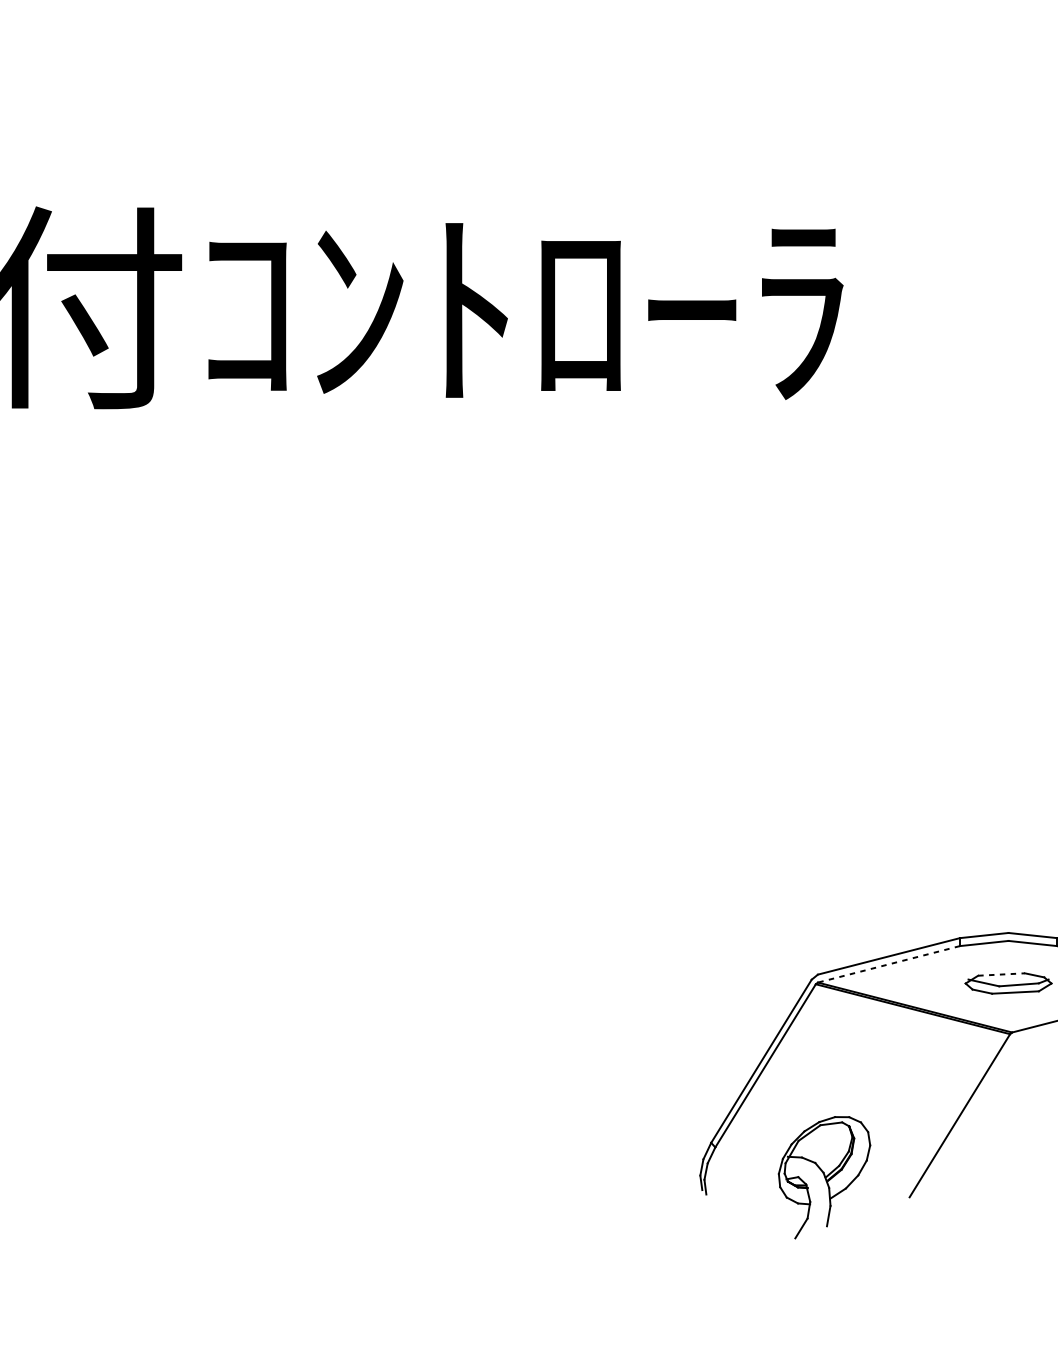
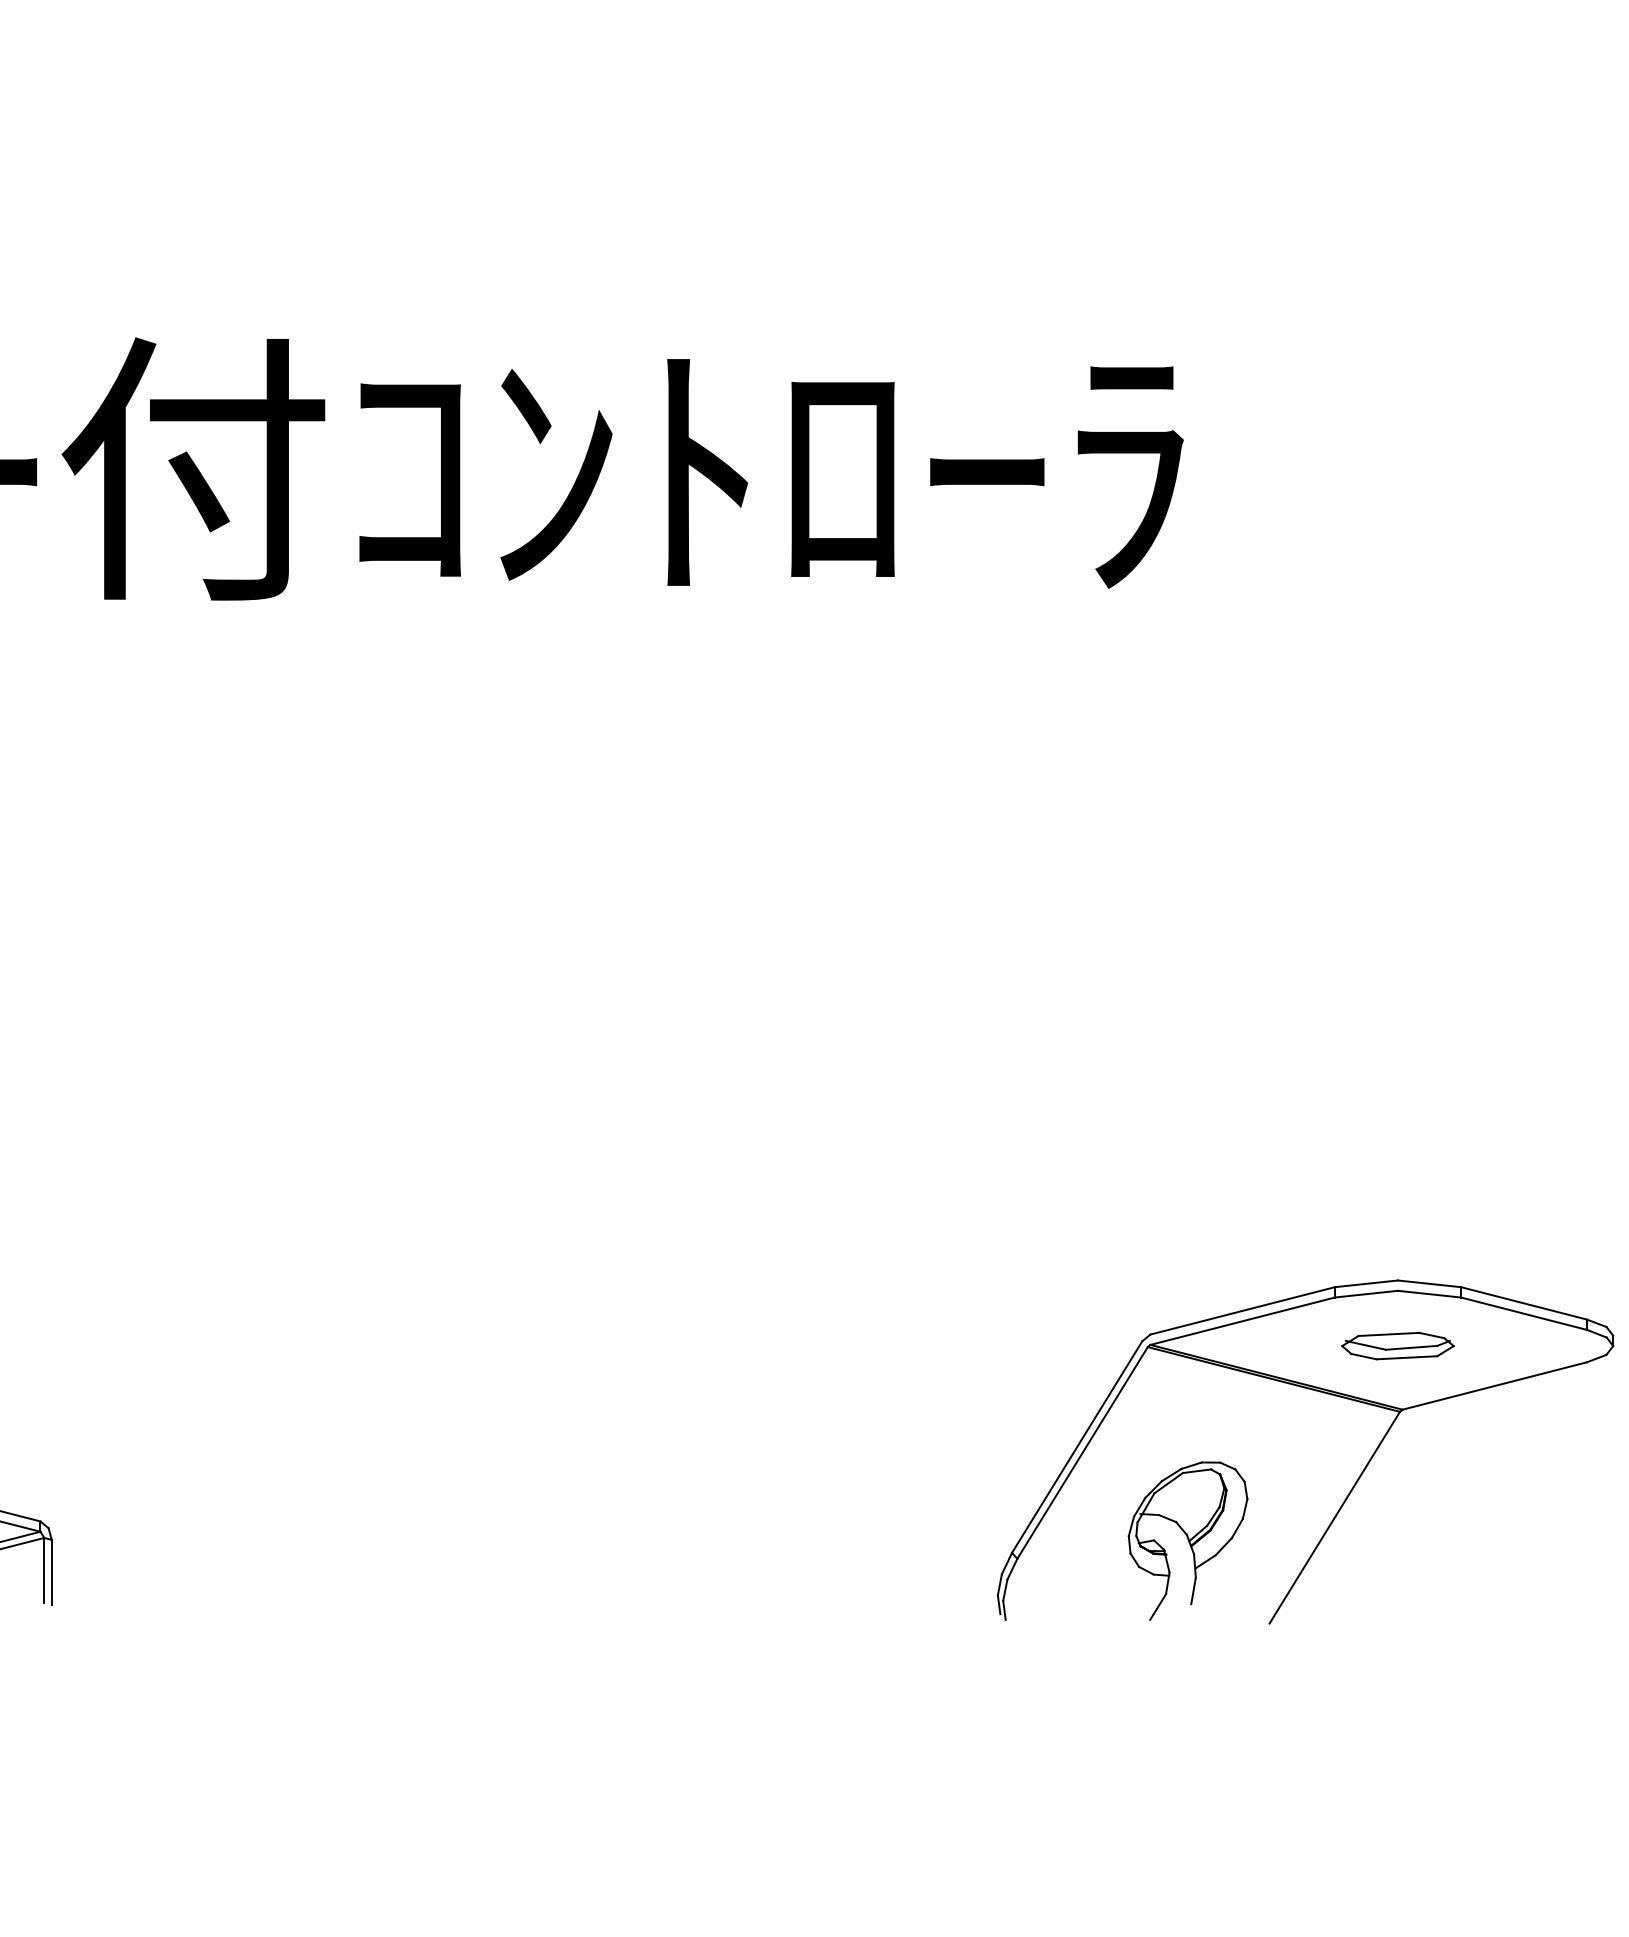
line: (888, 964) -> (1242, 1321), dashed -> solid
line: (1002, 974) -> (1389, 1334), dashed -> solid
part: (824, 1177) -> (1187, 1540), moved

